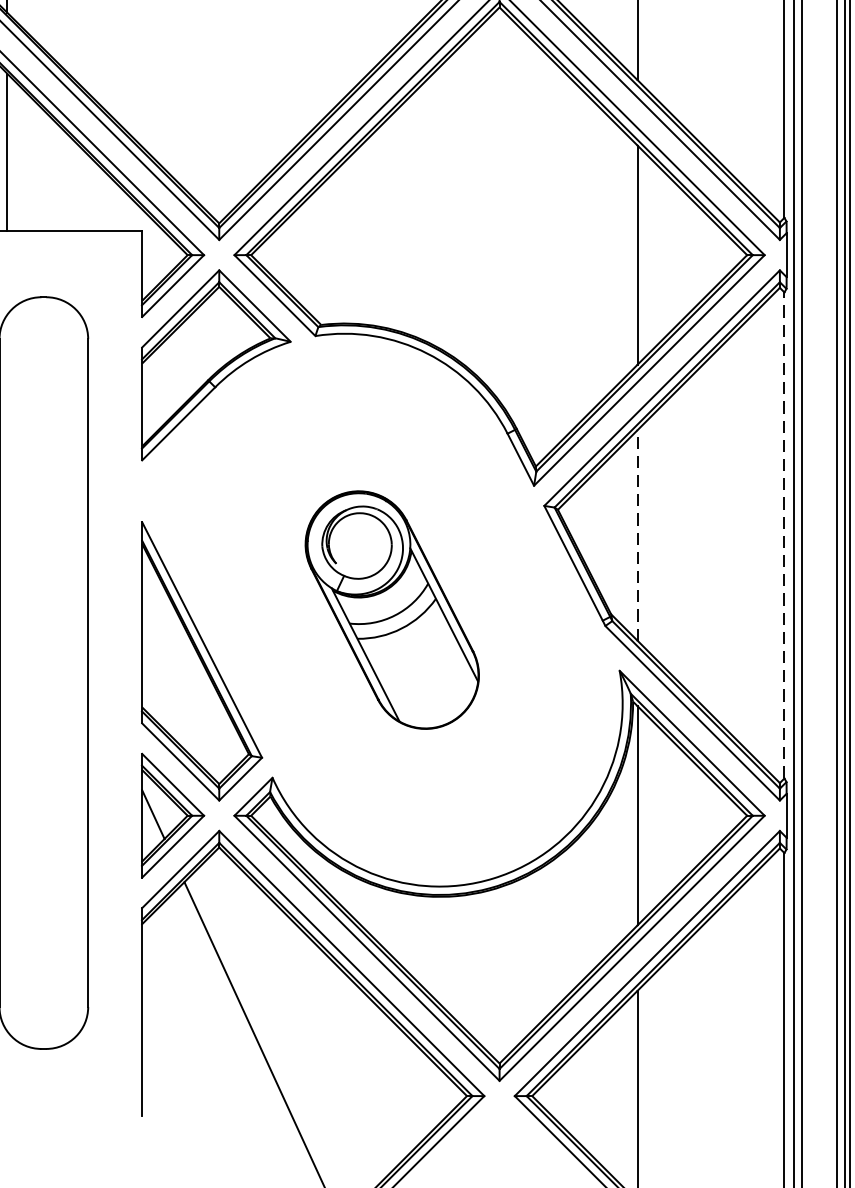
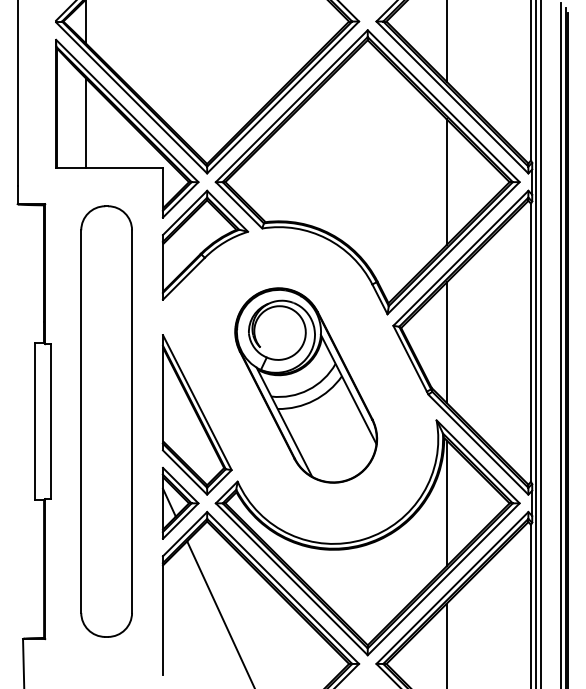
line: (637, 535) -> (446, 342), dashed -> solid
line: (783, 535) -> (530, 342), dashed -> solid
part: (392, 610) -> (306, 385), size x1.43

